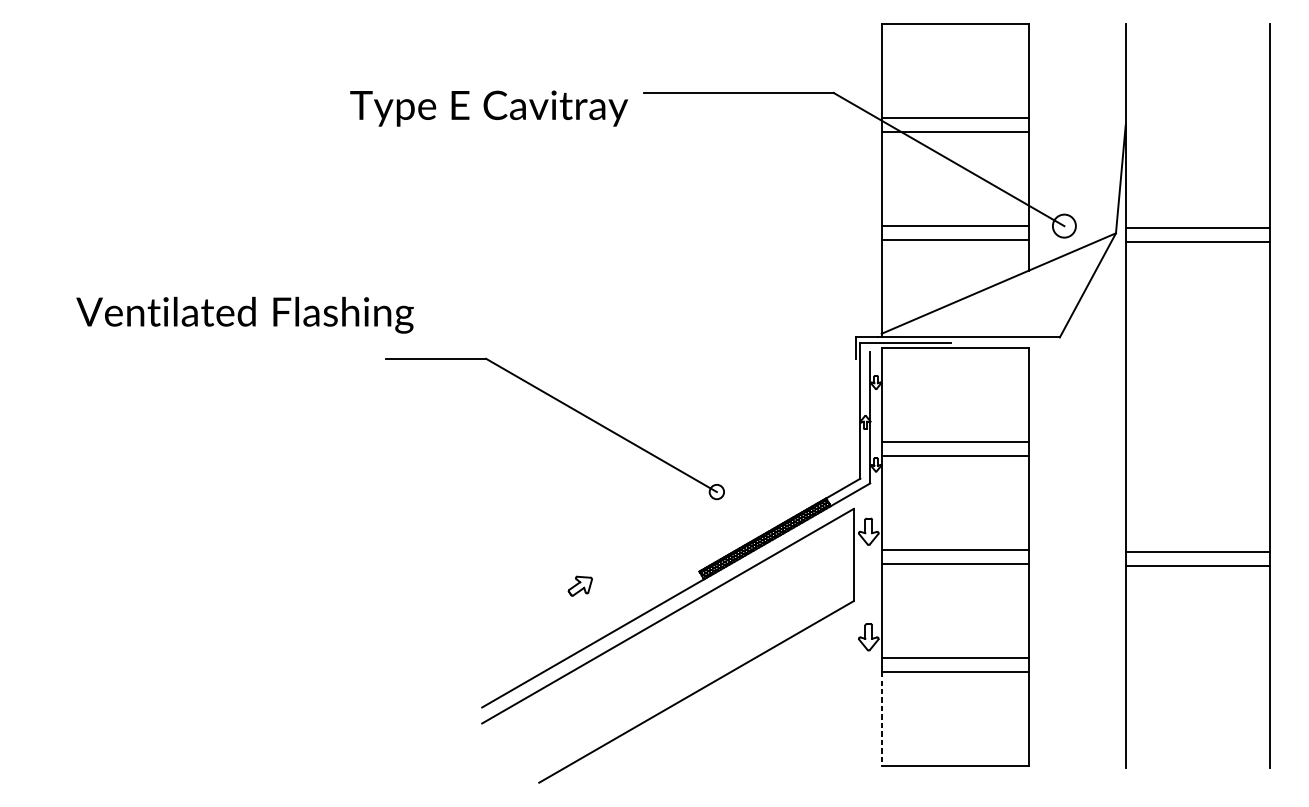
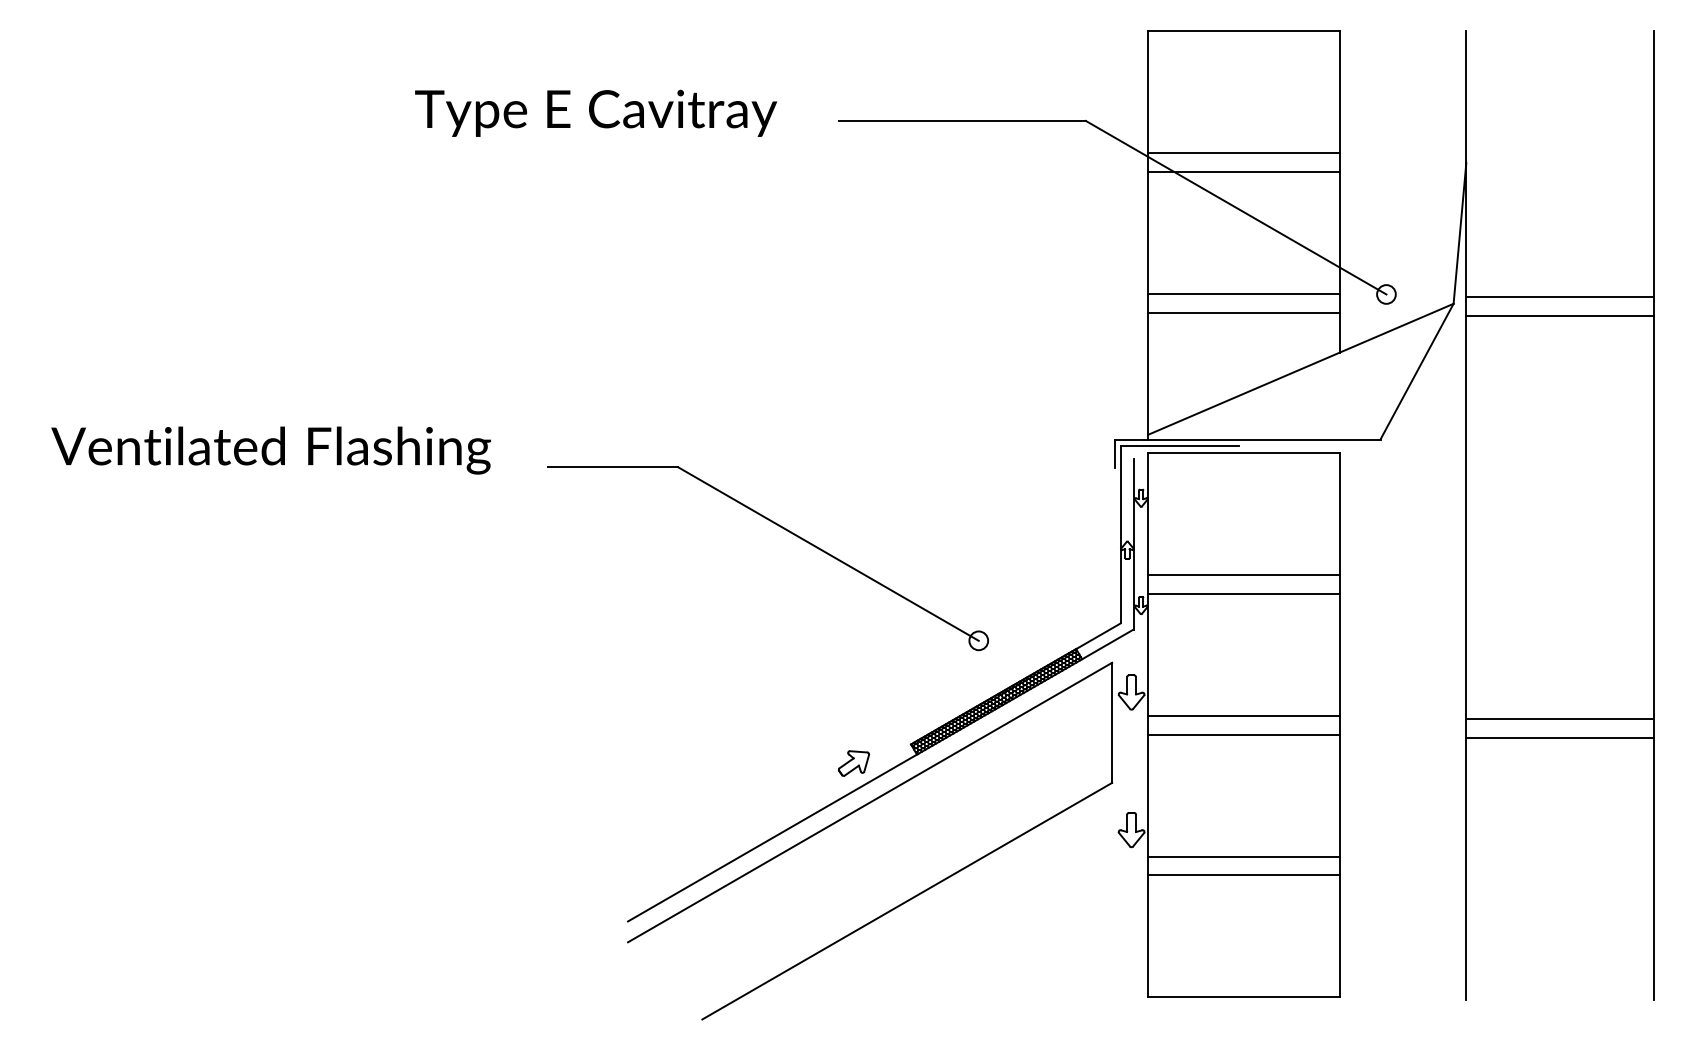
text: (489, 107) -> (596, 112), moved
circle: (1064, 226) -> (1386, 294), size x0.62
text: (244, 315) -> (270, 450), moved
part: (566, 406) -> (783, 529), moved
part: (580, 586) -> (854, 763), moved
line: (881, 719) -> (1148, 936), dashed -> solid

